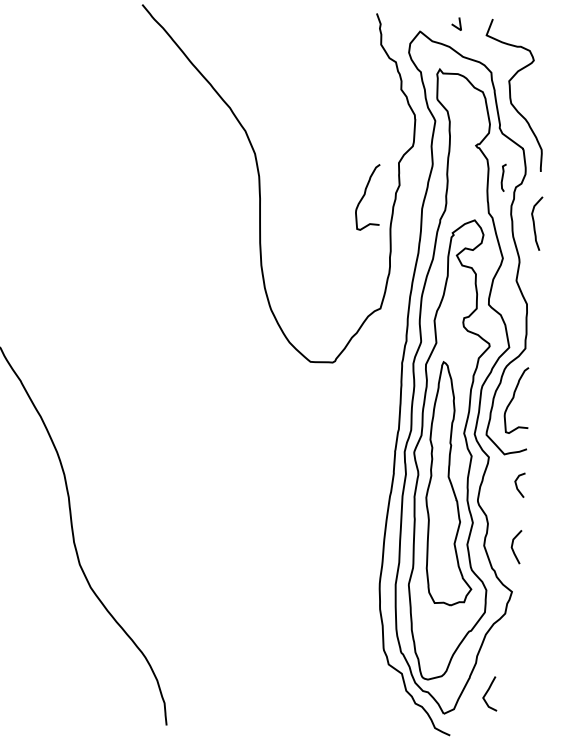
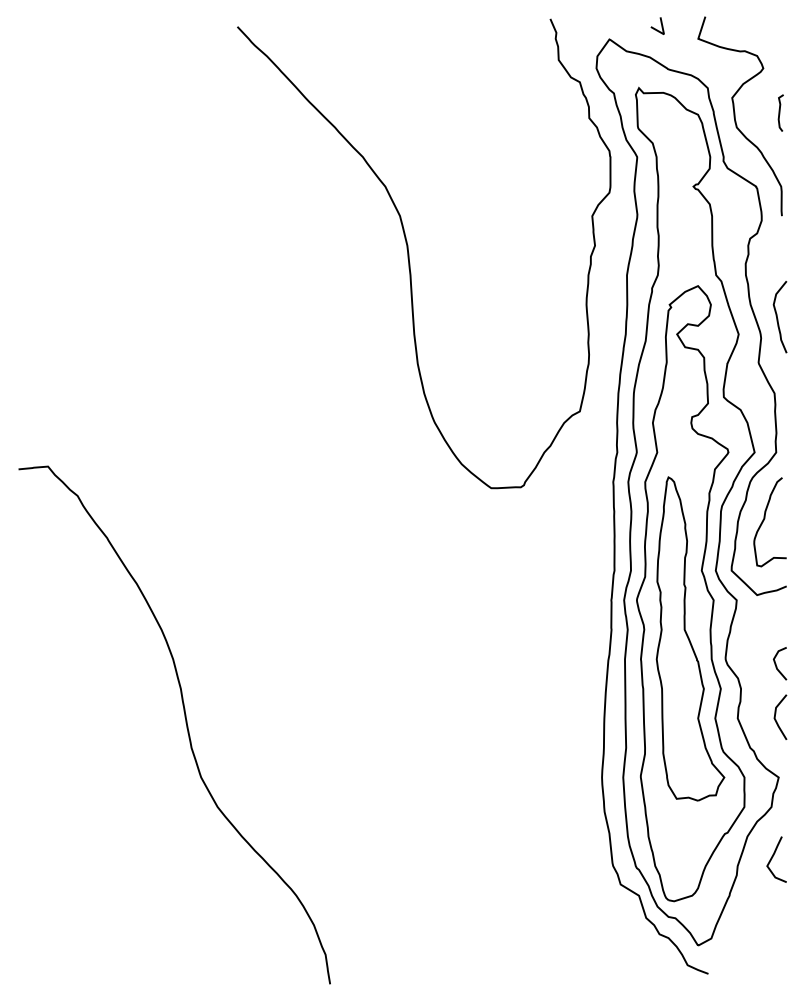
curve: (503, 177) -> (780, 112), moved
curve: (364, 195) -> (549, 262), removed
curve: (534, 224) -> (778, 318), moved
line: (517, 484) -> (776, 663), moved
curve: (488, 691) -> (773, 857), moved

